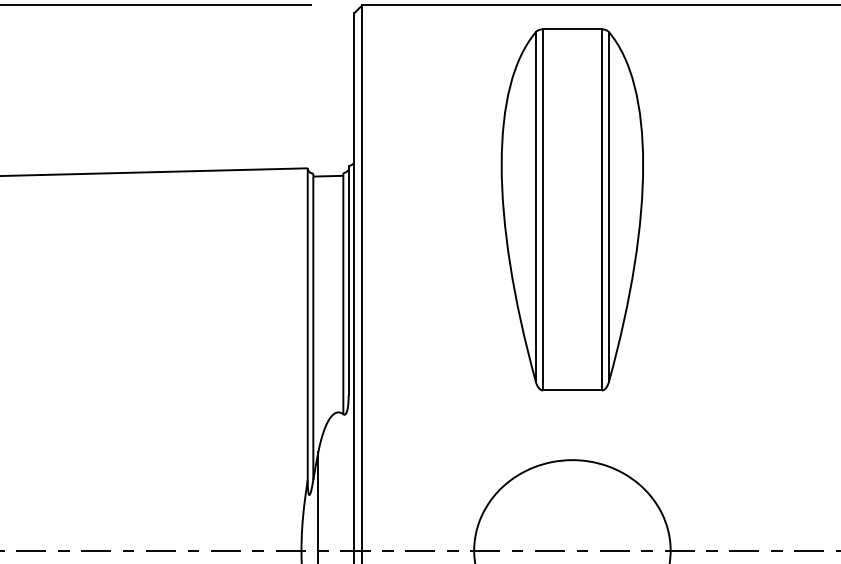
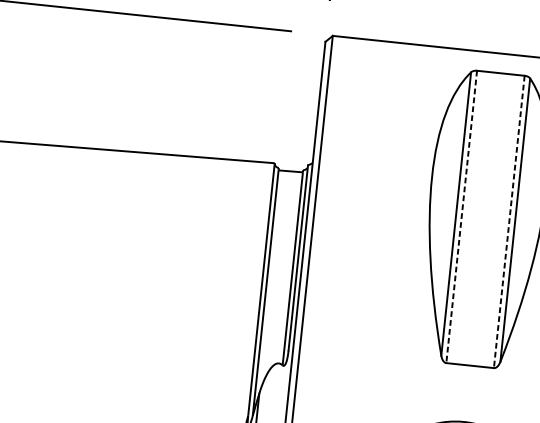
line: (543, 209) -> (462, 216), solid -> dashed
line: (601, 209) -> (509, 221), solid -> dashed

